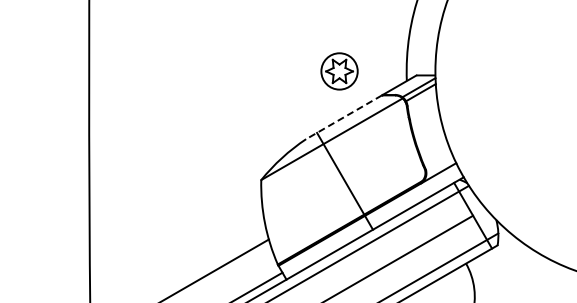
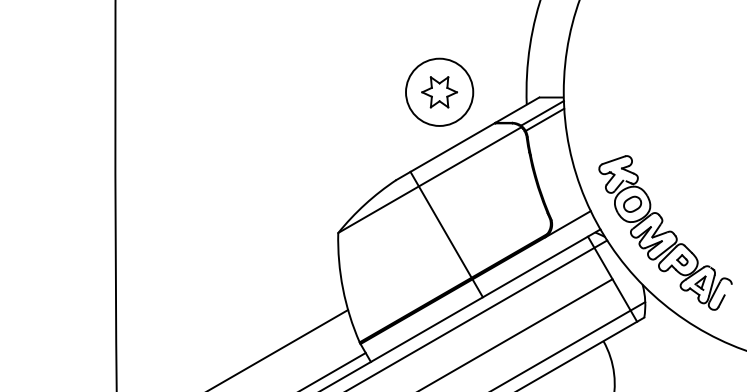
circle: (339, 71) -> (439, 92), size x1.43
line: (344, 117) -> (446, 151), dashed -> solid
part: (514, 179) -> (666, 232), added

